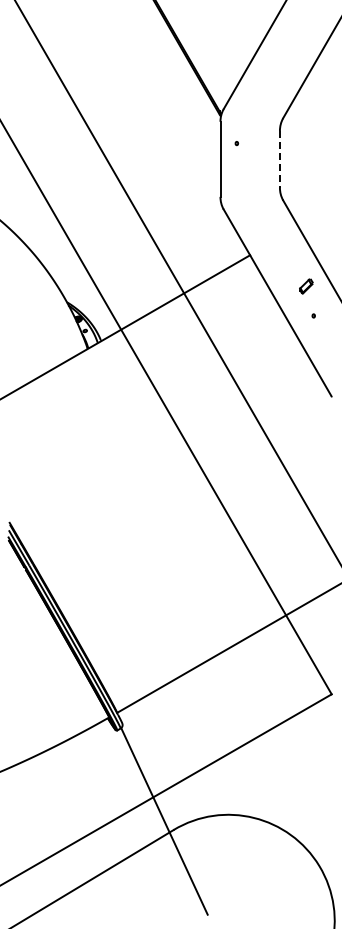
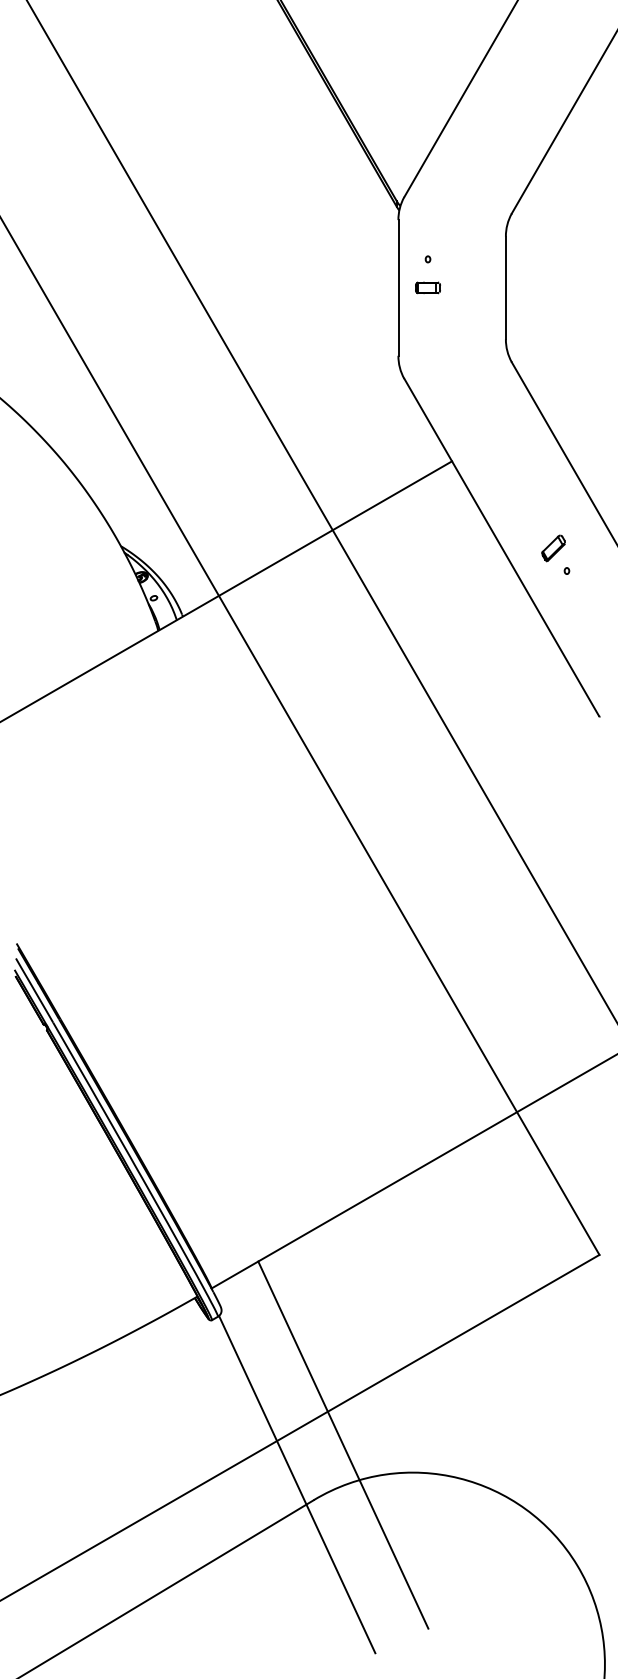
part: (236, 159) -> (427, 288), added
line: (279, 159) -> (505, 288), dashed -> solid
part: (306, 286) -> (553, 548), moved
line: (189, 799) -> (342, 1444), added

